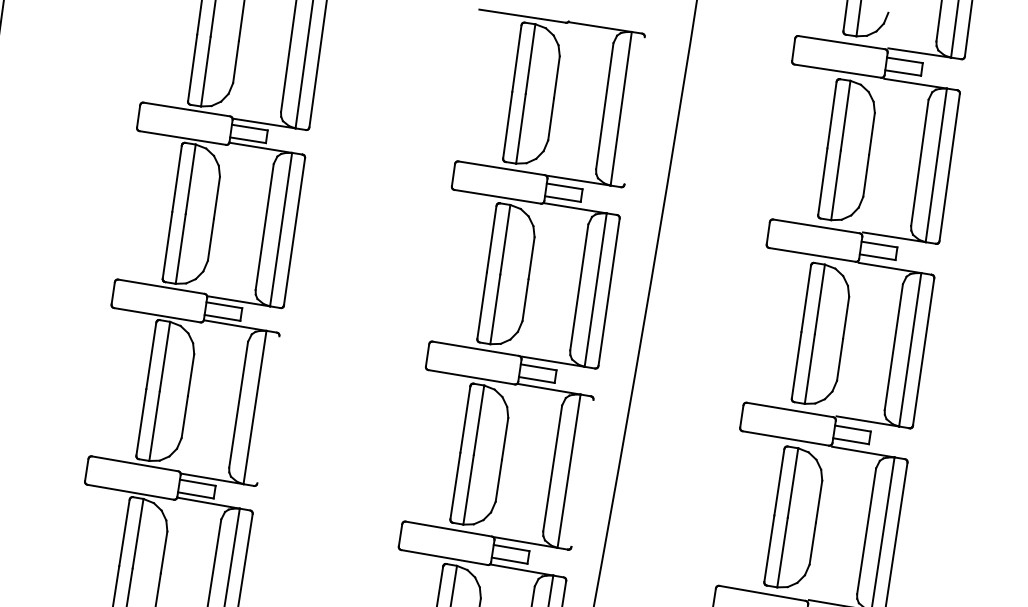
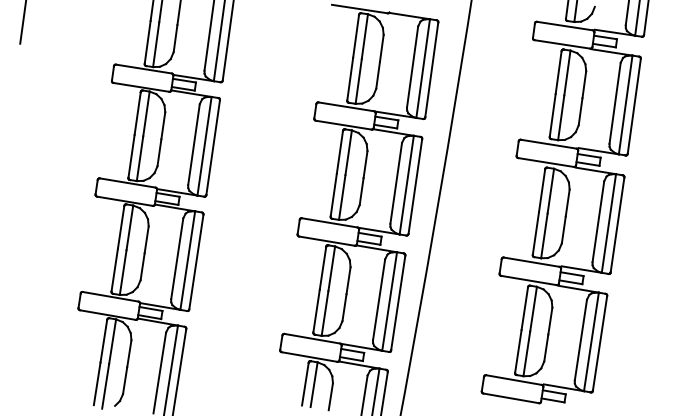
line: (634, 110) -> (431, 69), added
line: (268, 408) -> (196, 261), added
line: (582, 472) -> (398, 302), added

